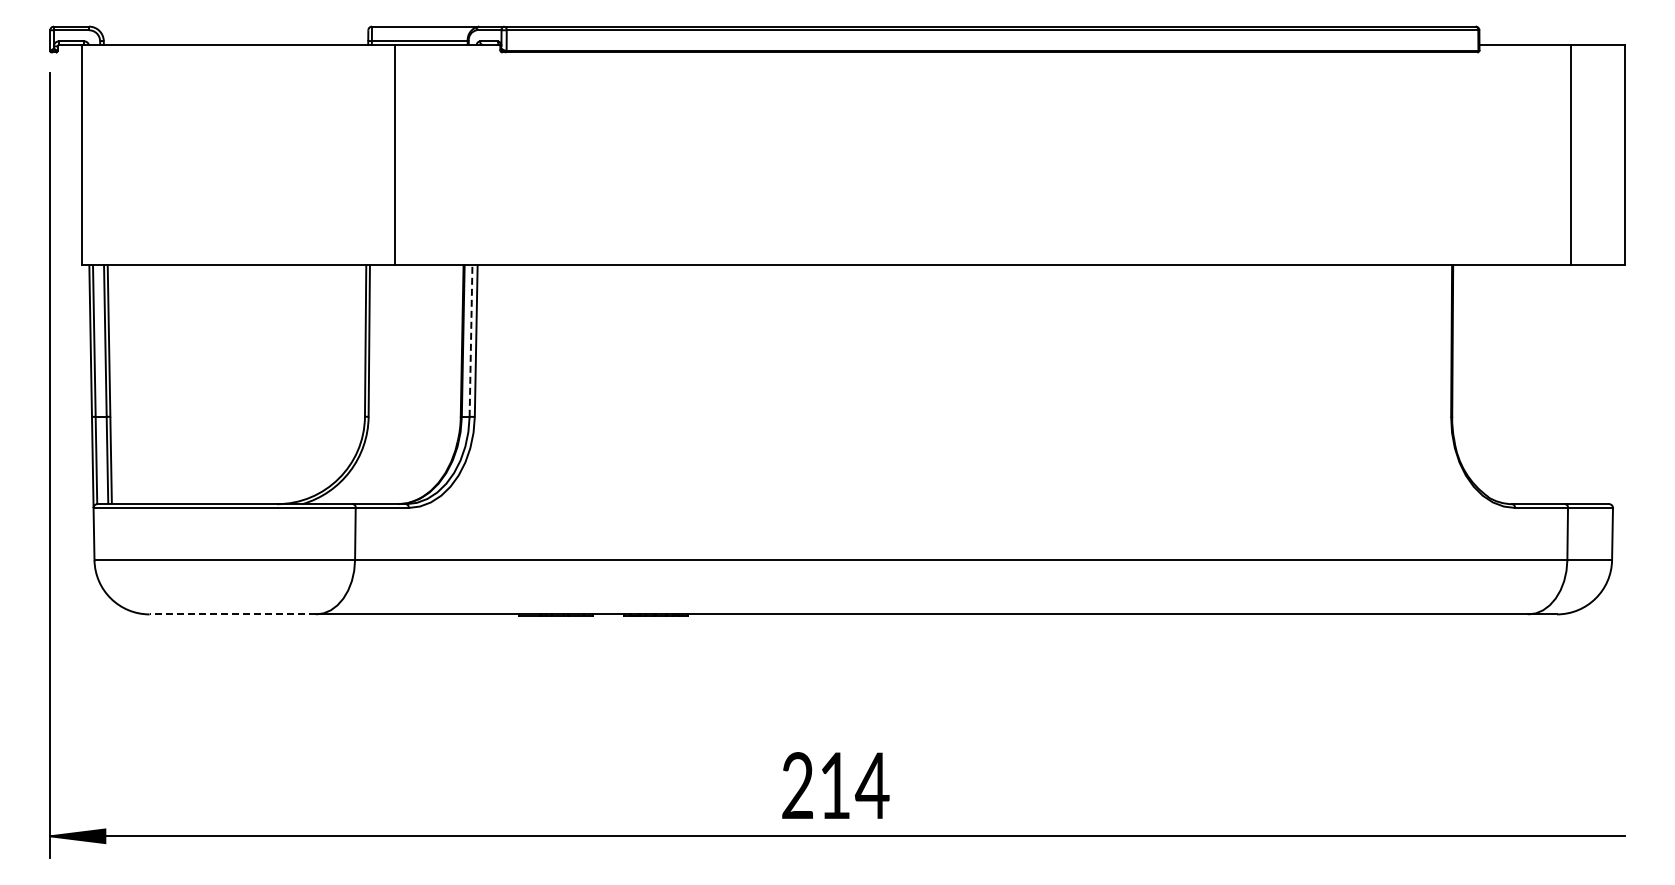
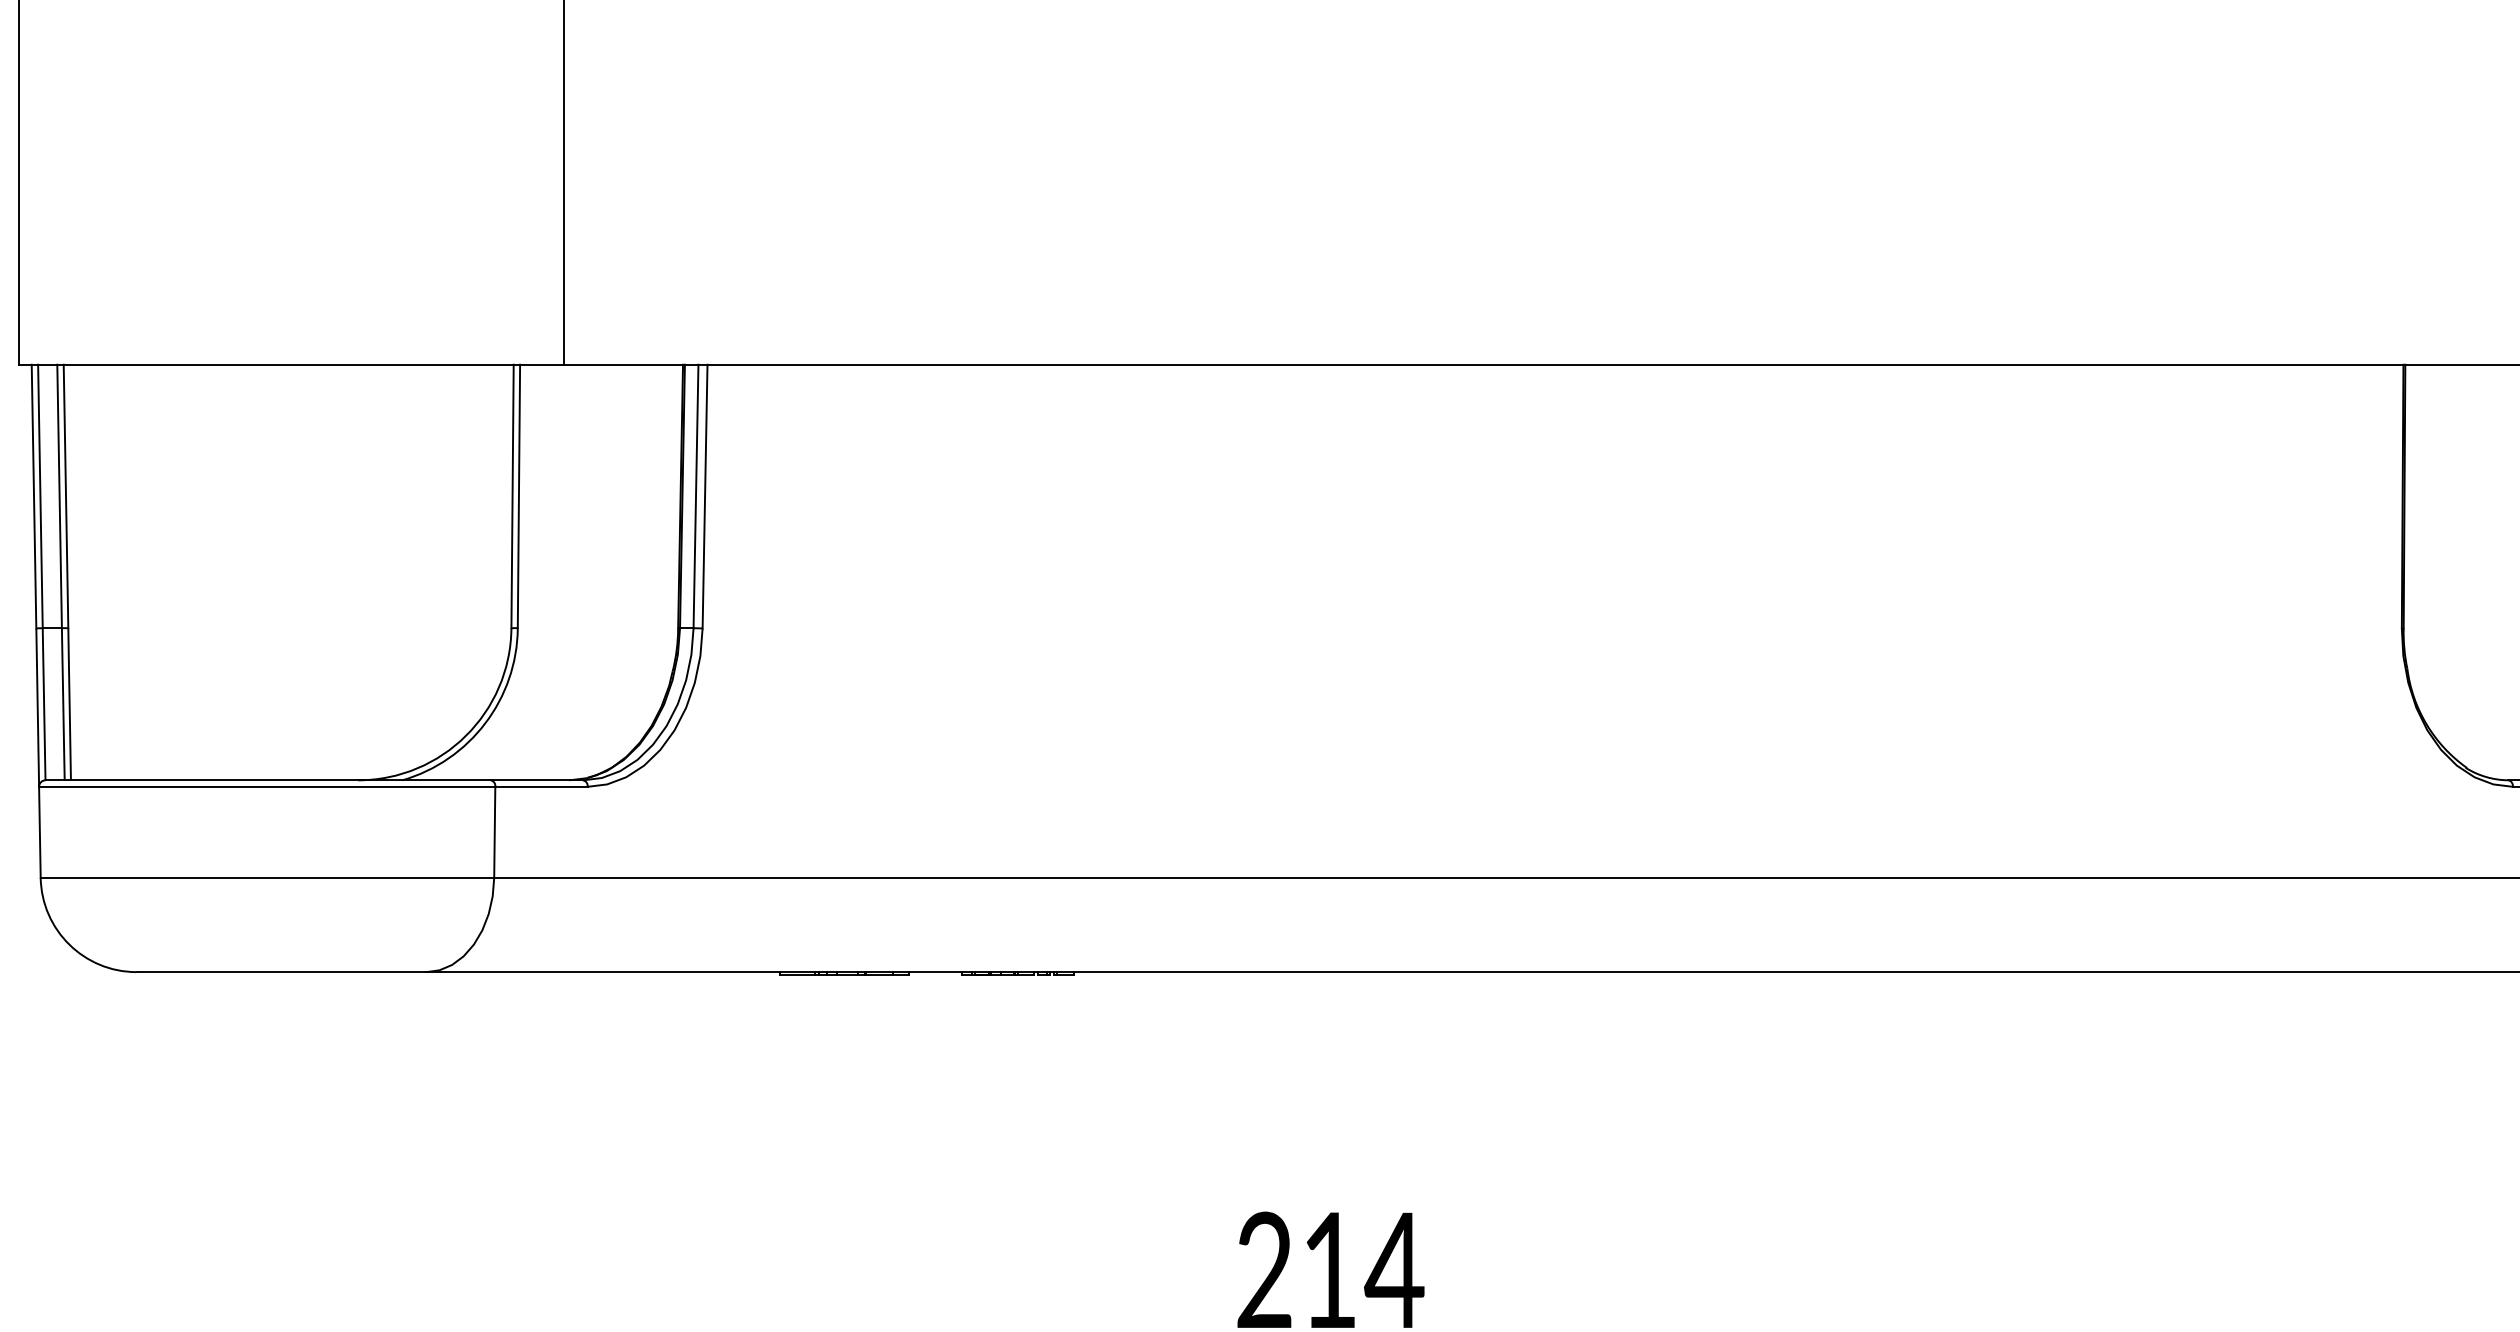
line: (471, 341) -> (696, 497), dashed -> solid
line: (232, 614) -> (280, 972), dashed -> solid

